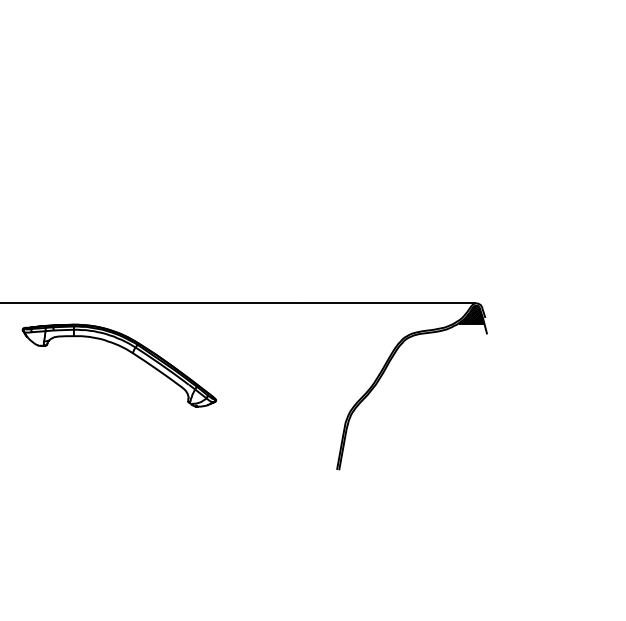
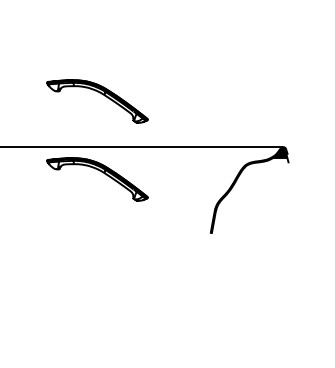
part: (127, 202) -> (101, 94), added

